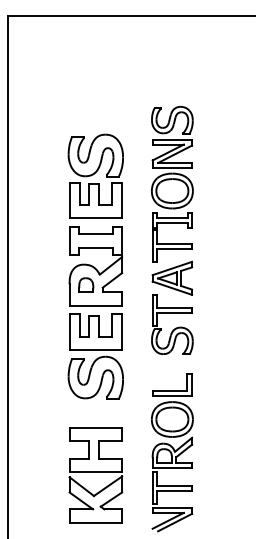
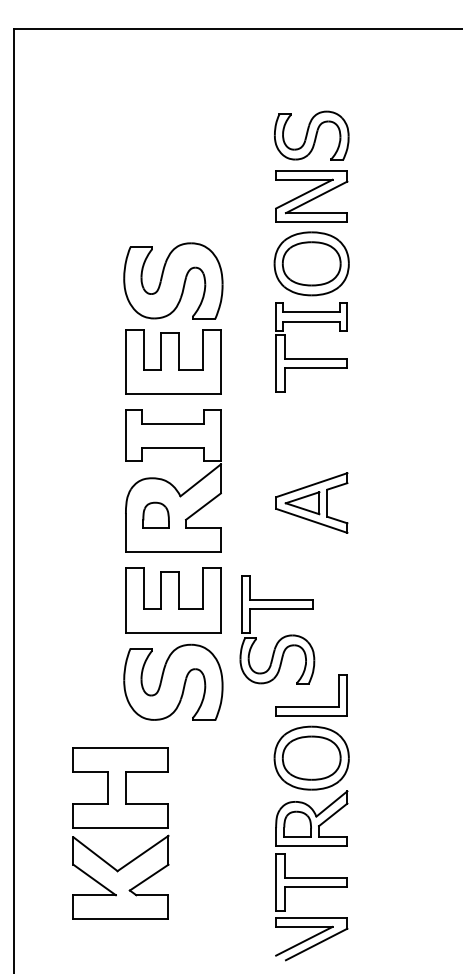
part: (172, 184) -> (311, 251), moved
part: (172, 324) -> (277, 629), moved
part: (95, 475) -> (120, 834), moved

